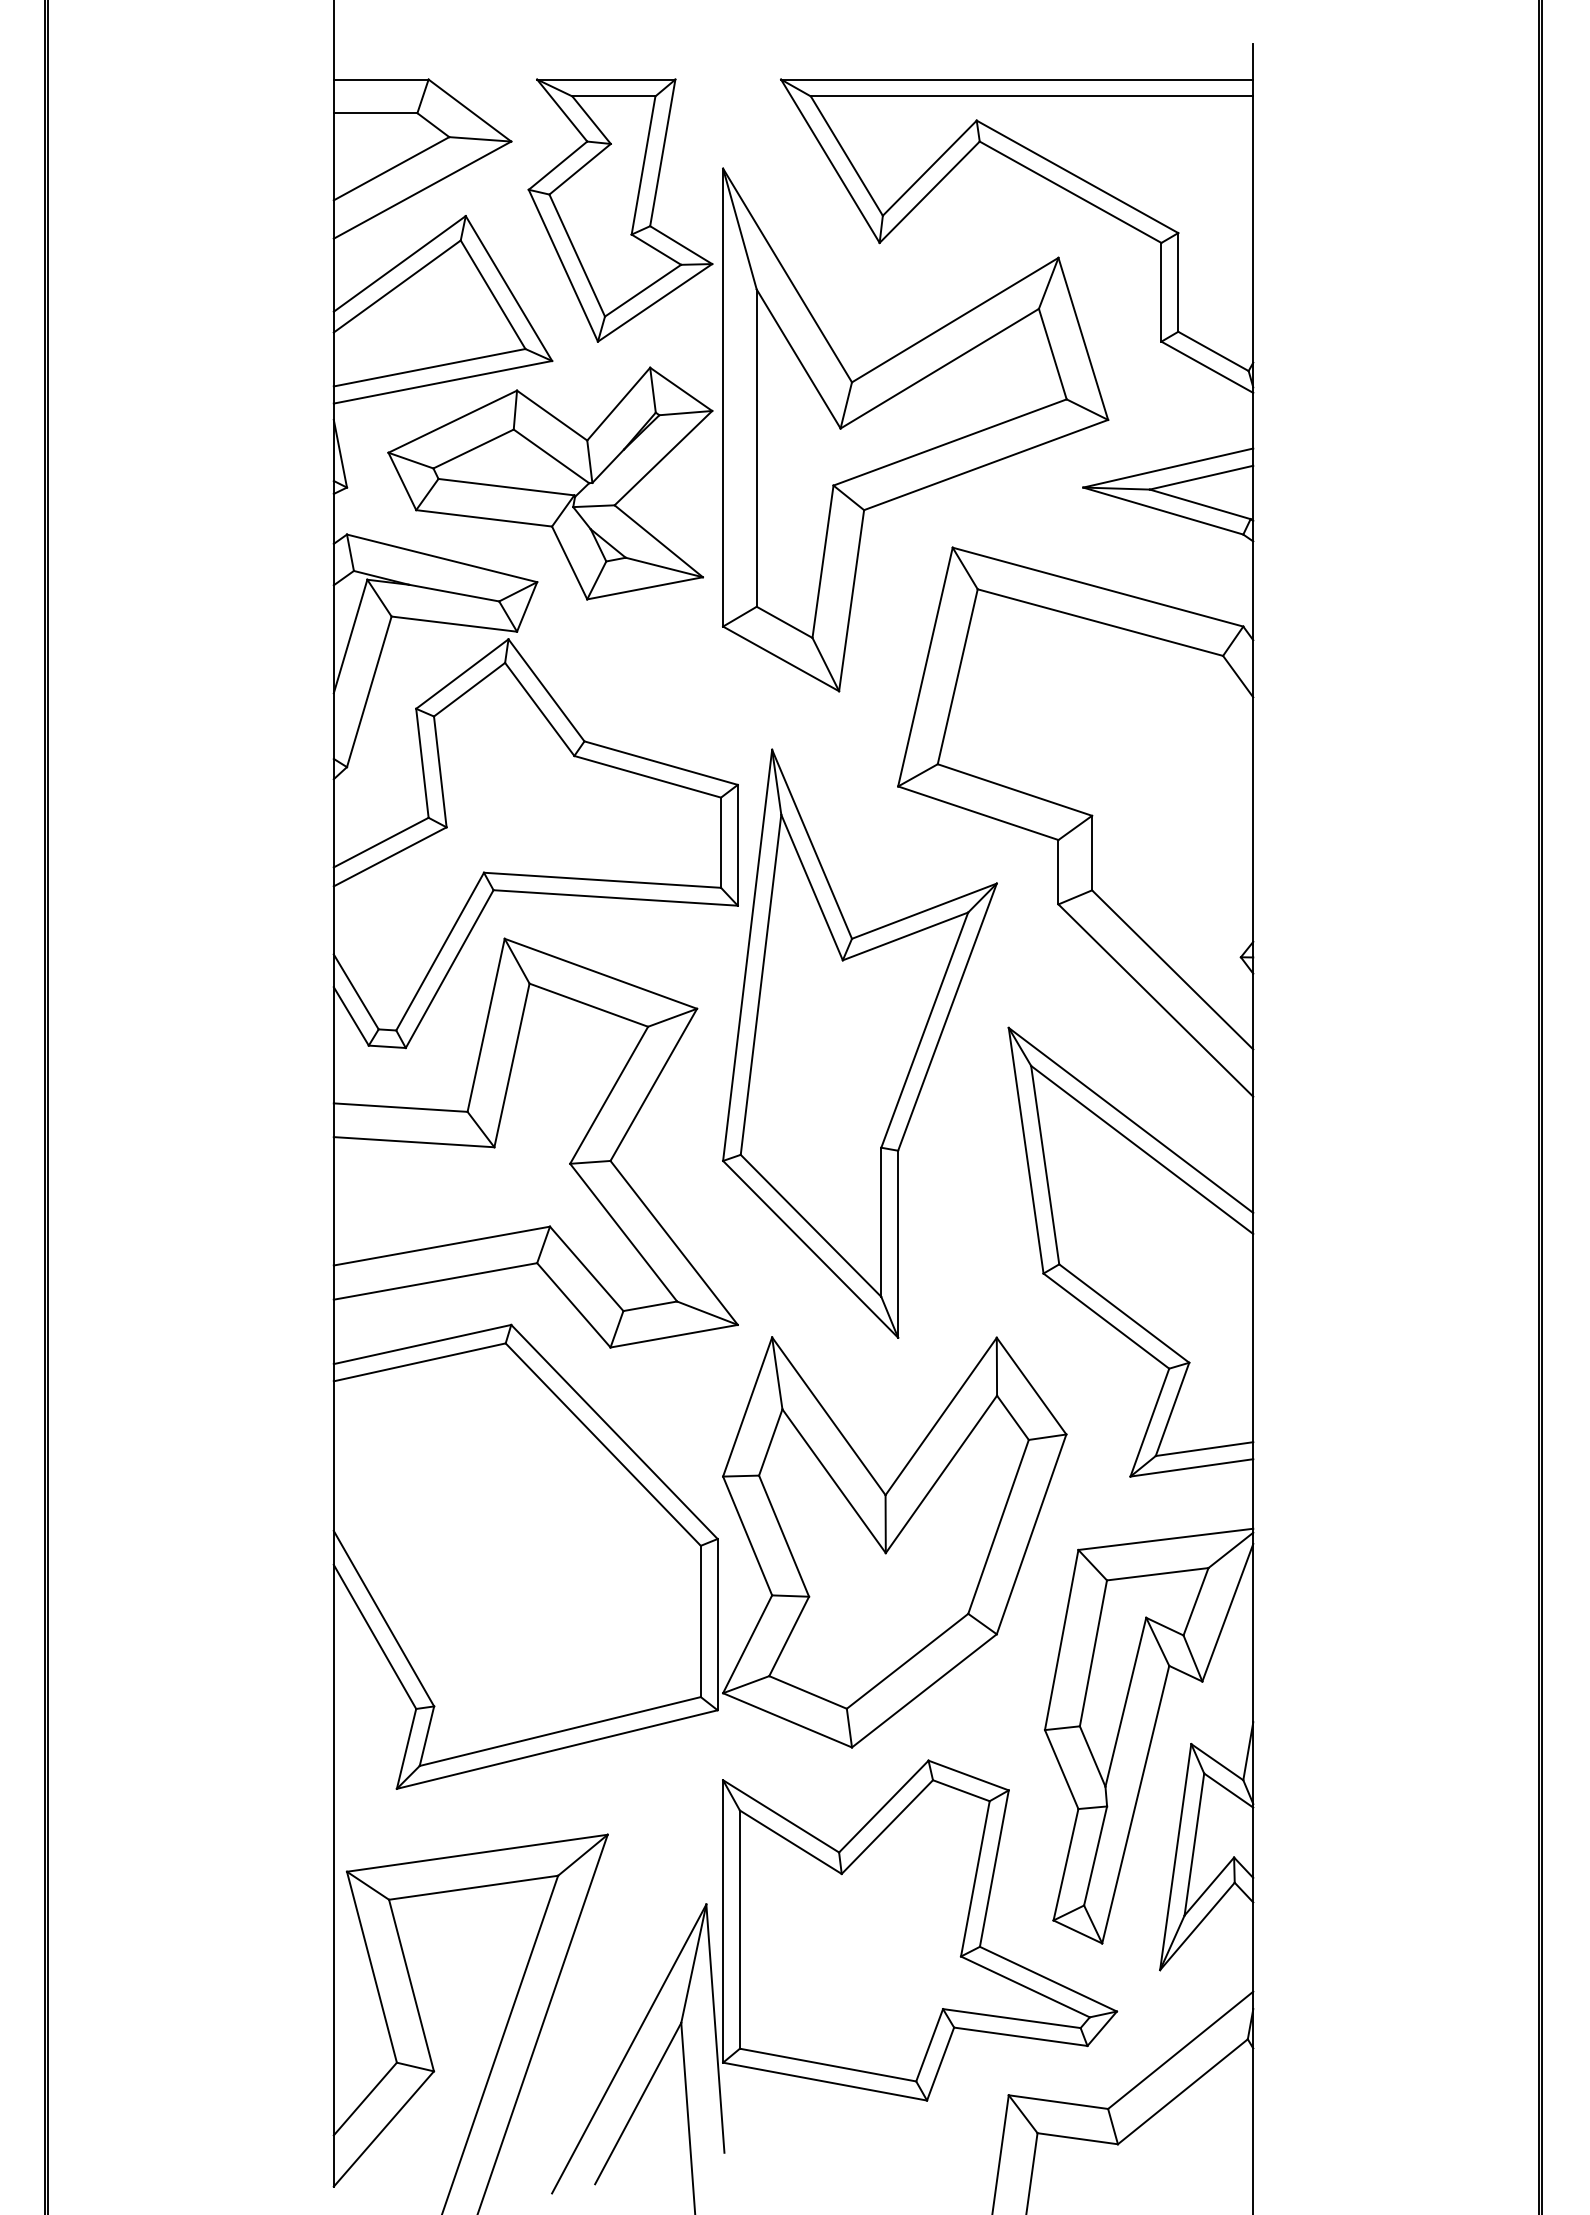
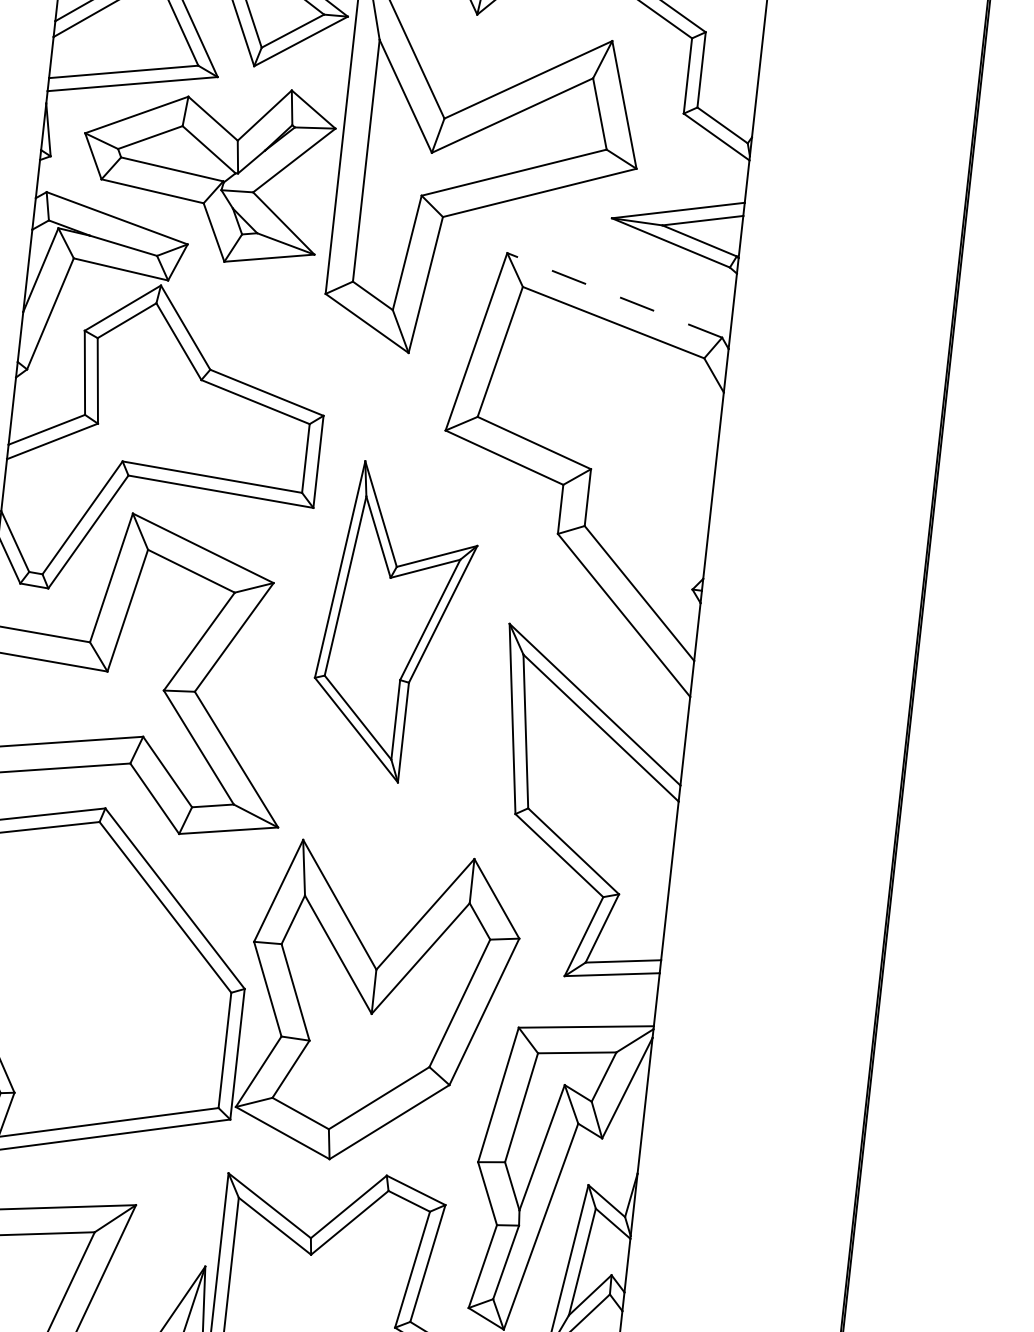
line: (1098, 587) -> (615, 295), solid -> dashed
part: (859, 1043) -> (394, 623), size x0.7

